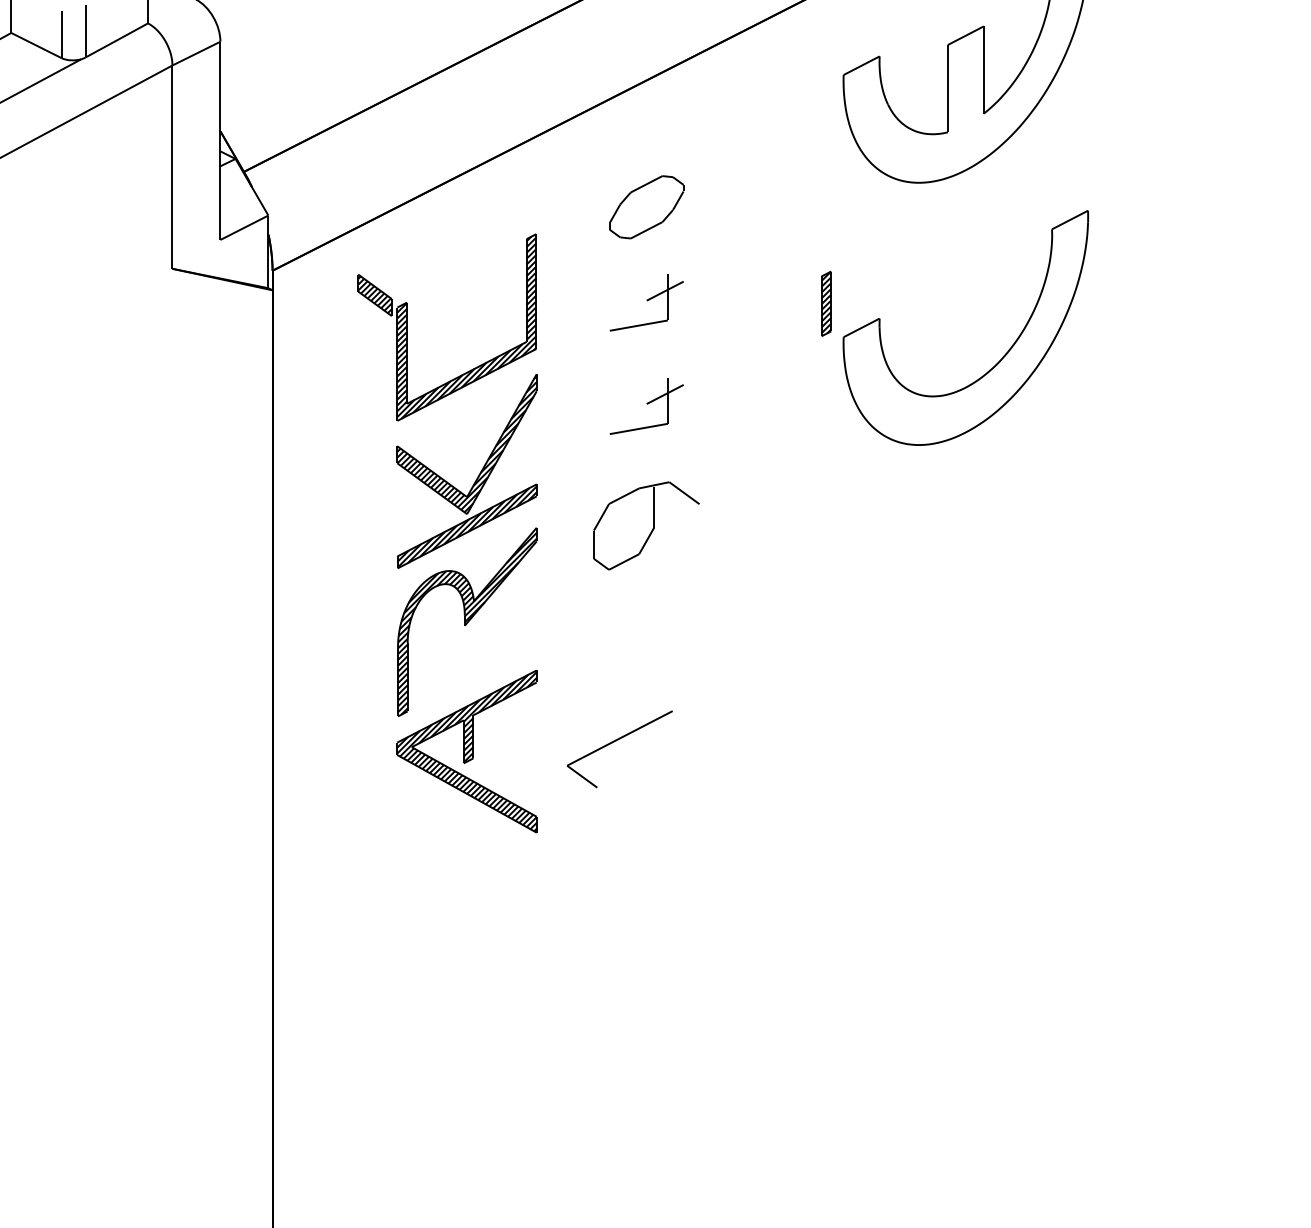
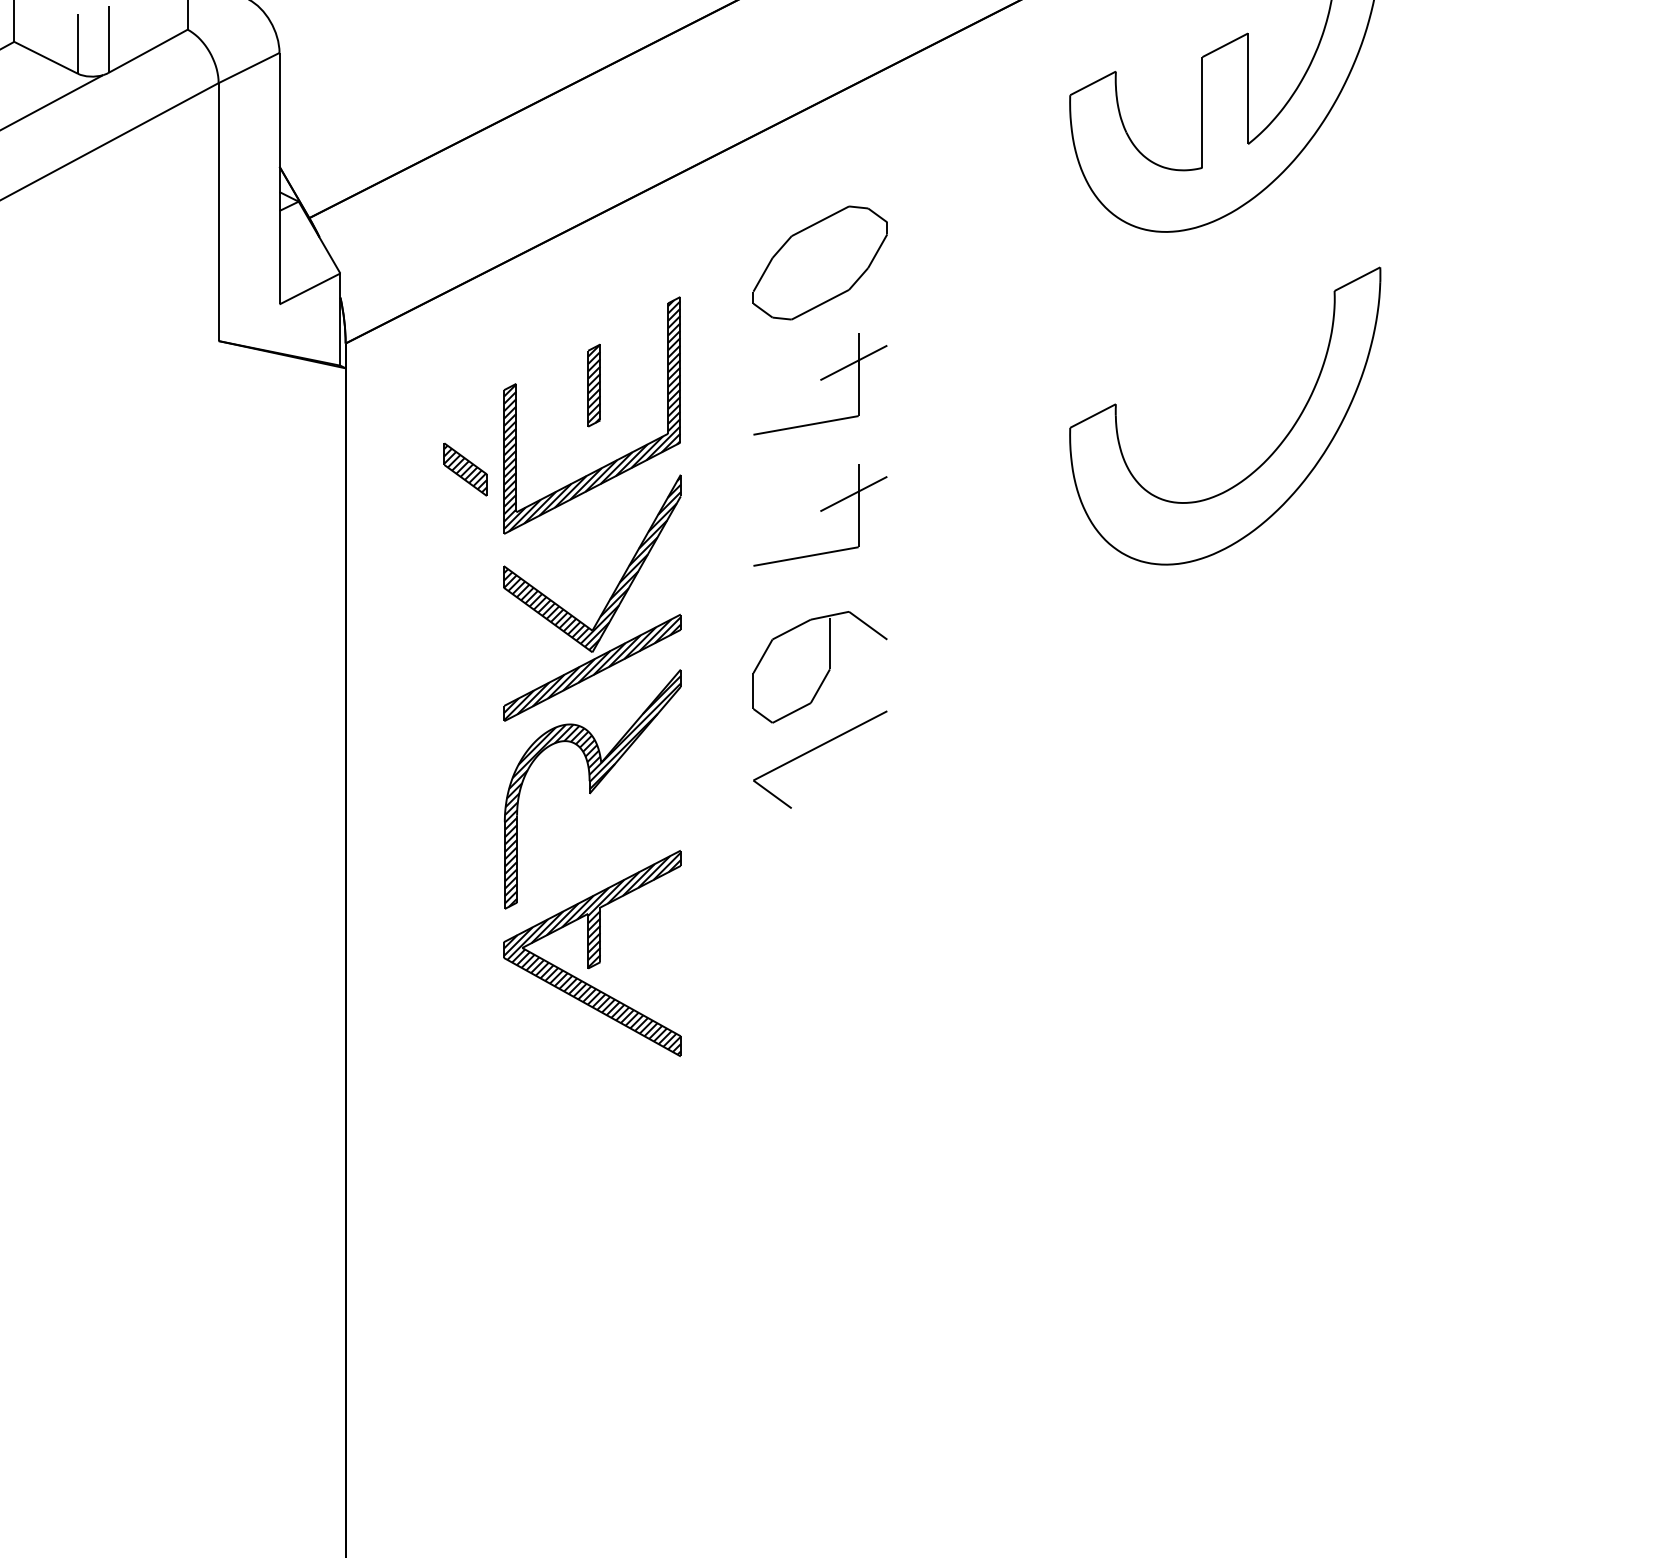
part: (646, 206) -> (819, 262), size x1.43
part: (374, 295) -> (465, 469), moved
part: (646, 303) -> (820, 384), size x1.43
part: (825, 303) -> (593, 385), moved
part: (646, 406) -> (820, 515), size x1.43
part: (616, 741) -> (815, 749), moved

